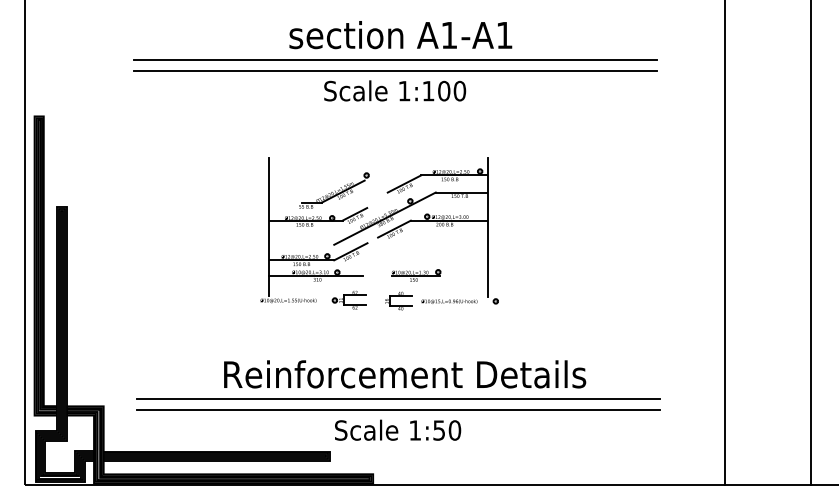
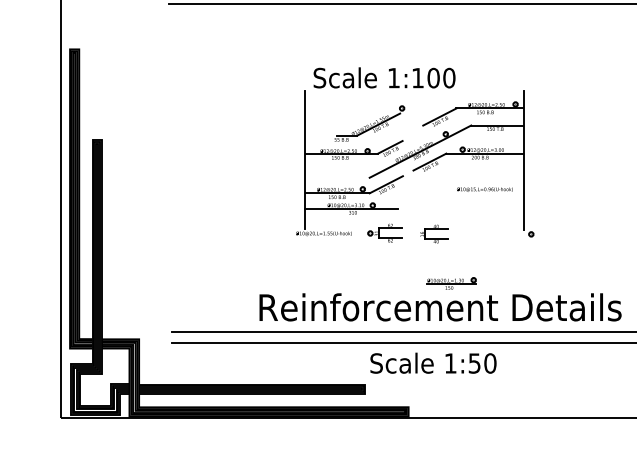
text: (395, 90) -> (384, 77), moved
part: (416, 275) -> (451, 283), moved
text: (449, 301) -> (484, 189), moved

